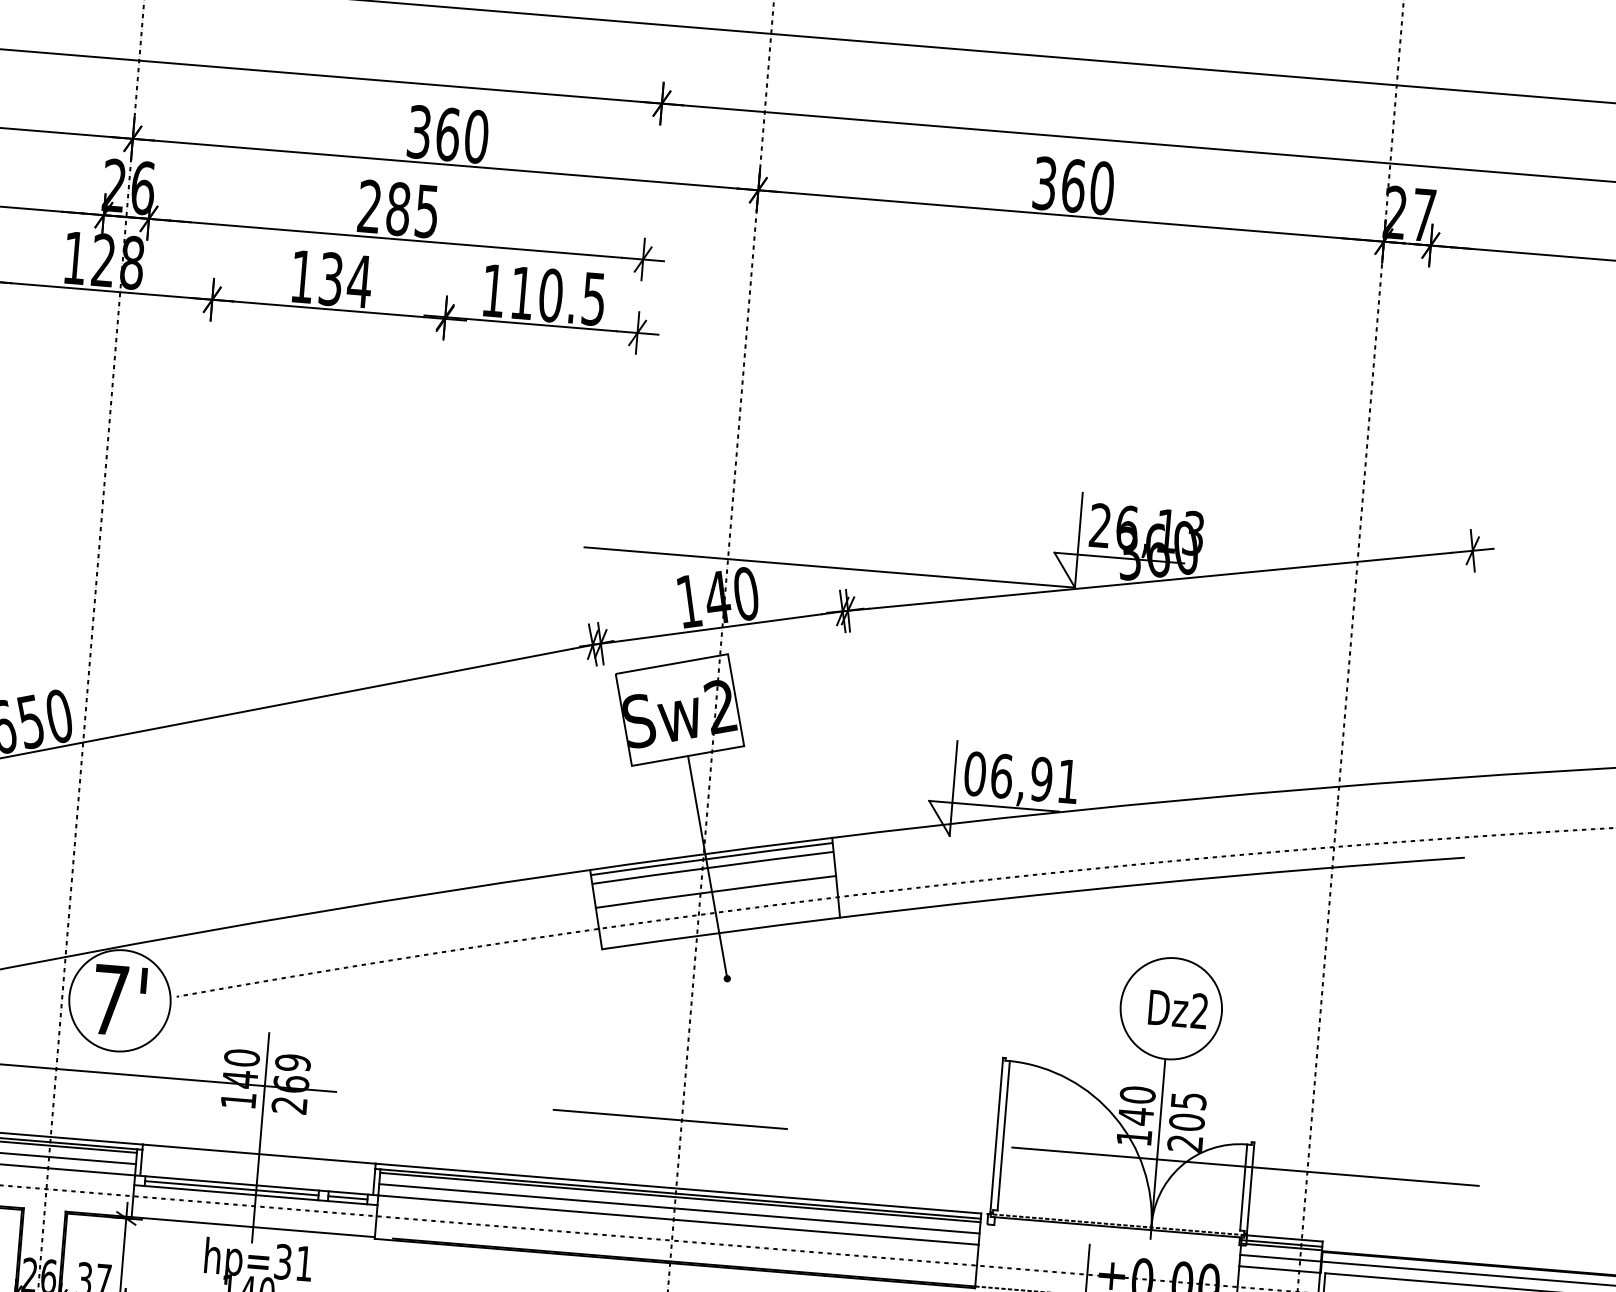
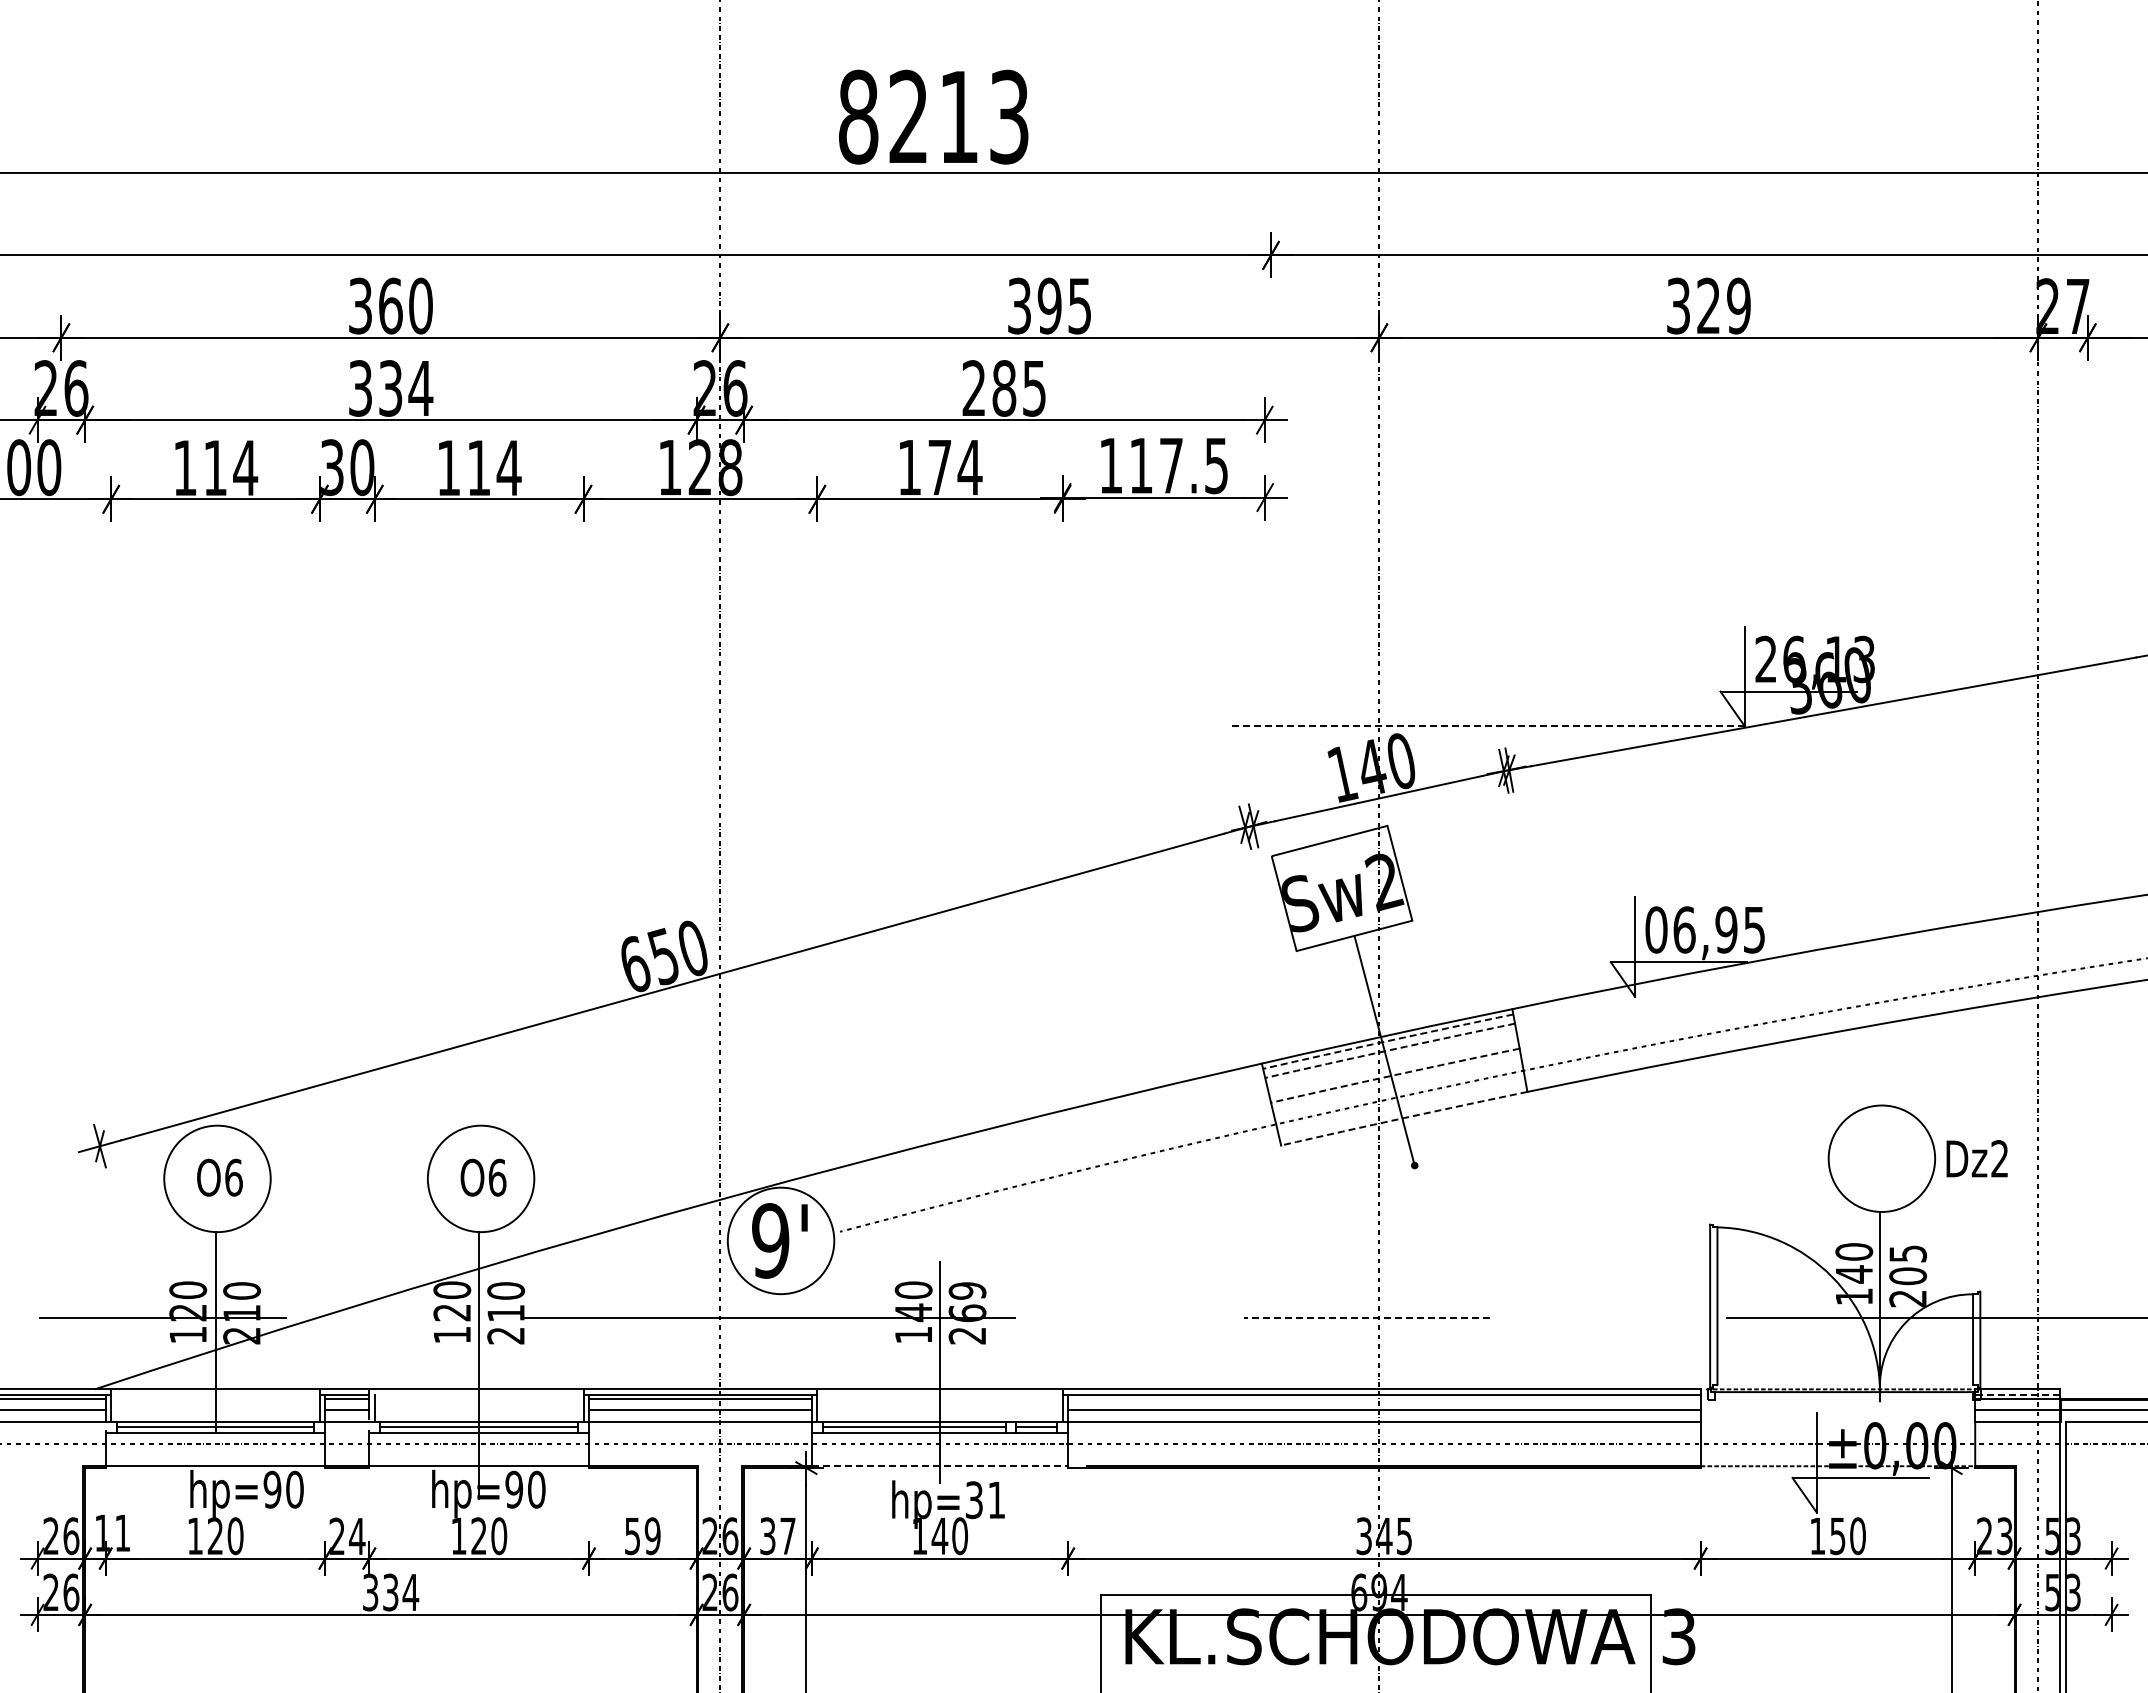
text: (462, 135) -> (1064, 305), 360 -> 395
text: (1087, 186) -> (1723, 305), 360 -> 329
text: (330, 279) -> (939, 467), 134 -> 174
text: (551, 295) -> (1171, 465), 110.5 -> 117.5
line: (829, 567) -> (1486, 726), solid -> dashed
text: (1068, 782) -> (1754, 930), 06,91 -> 06,95
arc: (712, 858) -> (1388, 1041), solid -> dashed
arc: (713, 867) -> (1390, 1050), solid -> dashed
arc: (716, 891) -> (1395, 1075), solid -> dashed
arc: (721, 933) -> (1404, 1118), solid -> dashed
text: (109, 999) -> (770, 1240), 7' -> 9'
text: (1177, 1009) -> (1976, 1158), moved
line: (670, 1119) -> (1367, 1317), solid -> dashed
line: (680, 1197) -> (1384, 1398), removed
line: (253, 1227) -> (940, 1466), solid -> dashed
line: (1281, 1243) -> (2017, 1394), solid -> dashed

